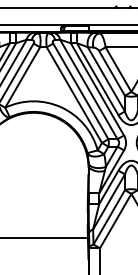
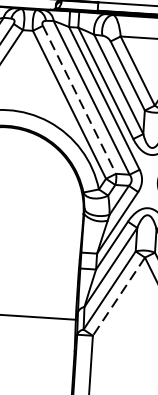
line: (81, 91) -> (80, 100), solid -> dashed
line: (115, 221) -> (118, 297), solid -> dashed

